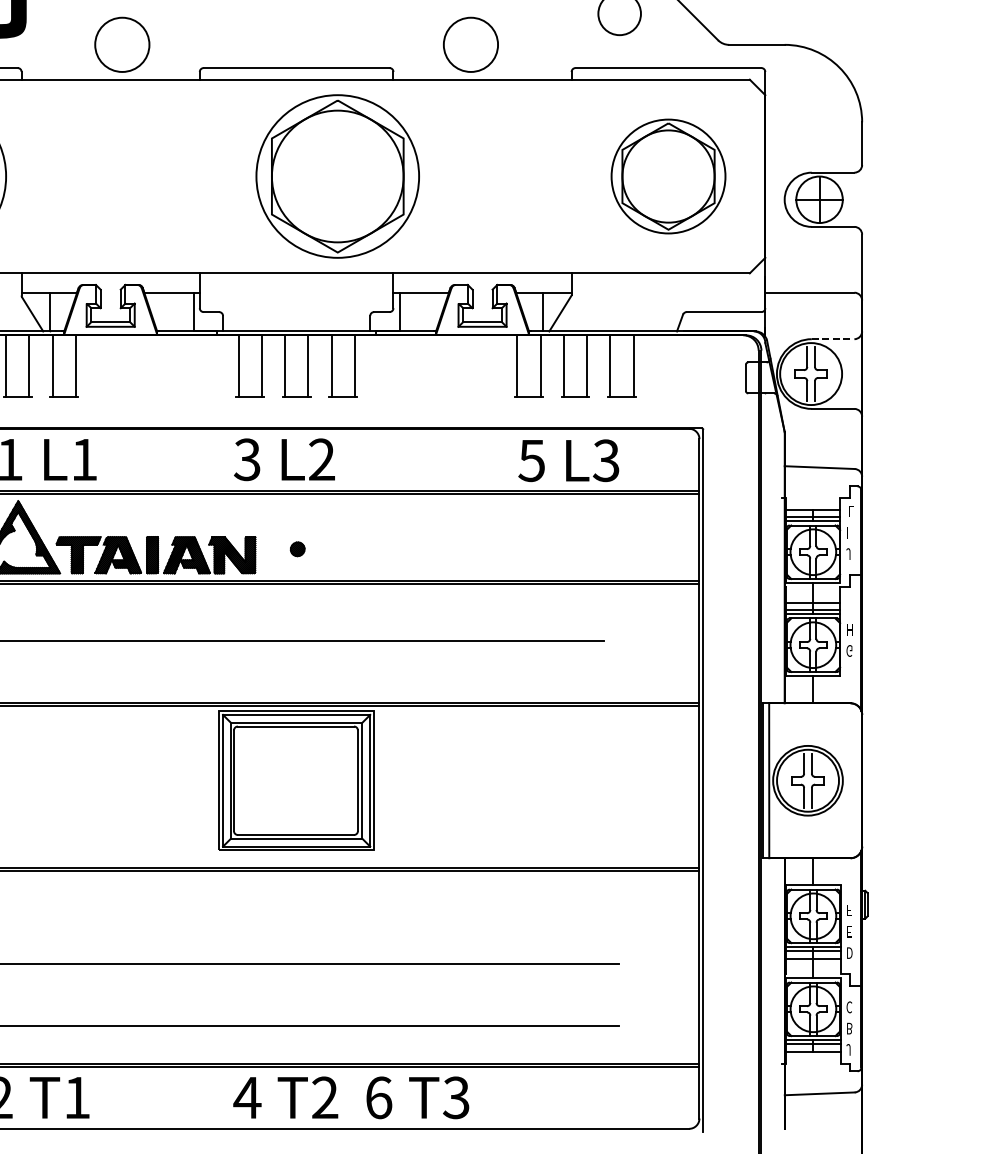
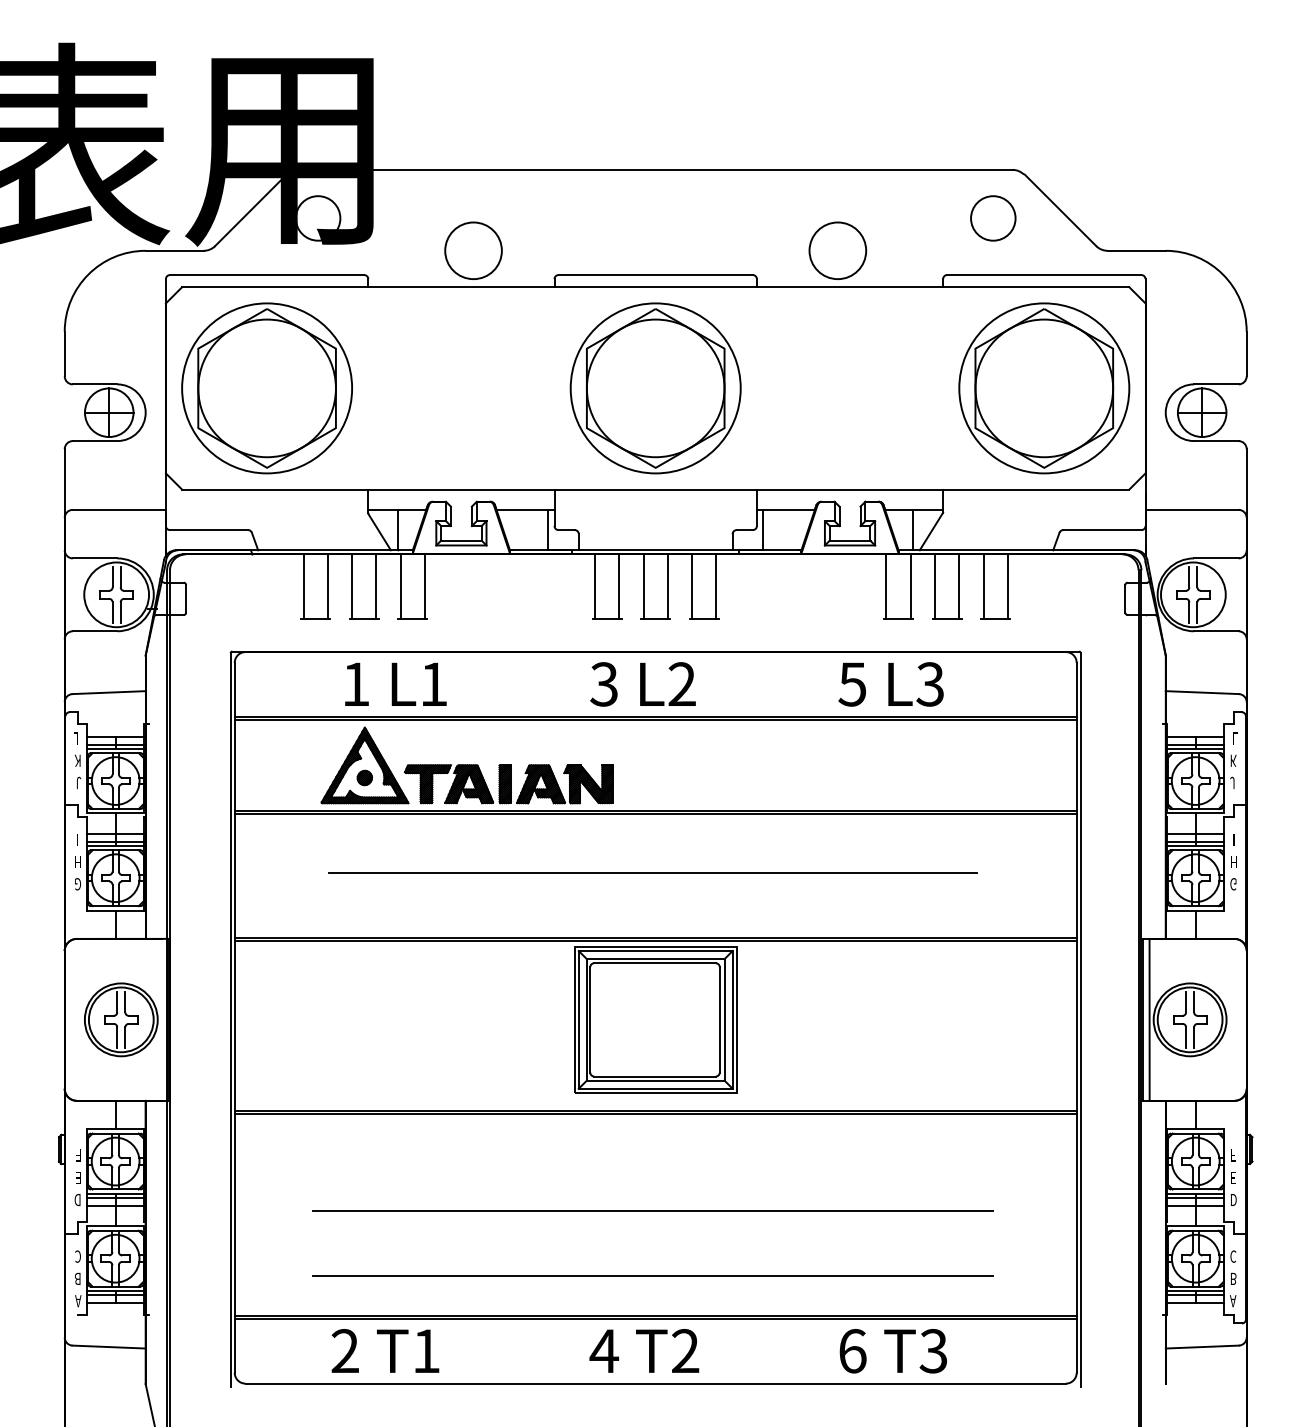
part: (337, 176) -> (655, 388), moved
part: (668, 176) -> (1044, 388), size x1.43
line: (833, 339) -> (1216, 558), dashed -> solid
text: (568, 460) -> (890, 684), moved
text: (849, 532) -> (1233, 760), I -> K
part: (297, 548) -> (364, 777), moved
text: (849, 1050) -> (1233, 1301), J -> A
text: (417, 1098) -> (892, 1351), moved

